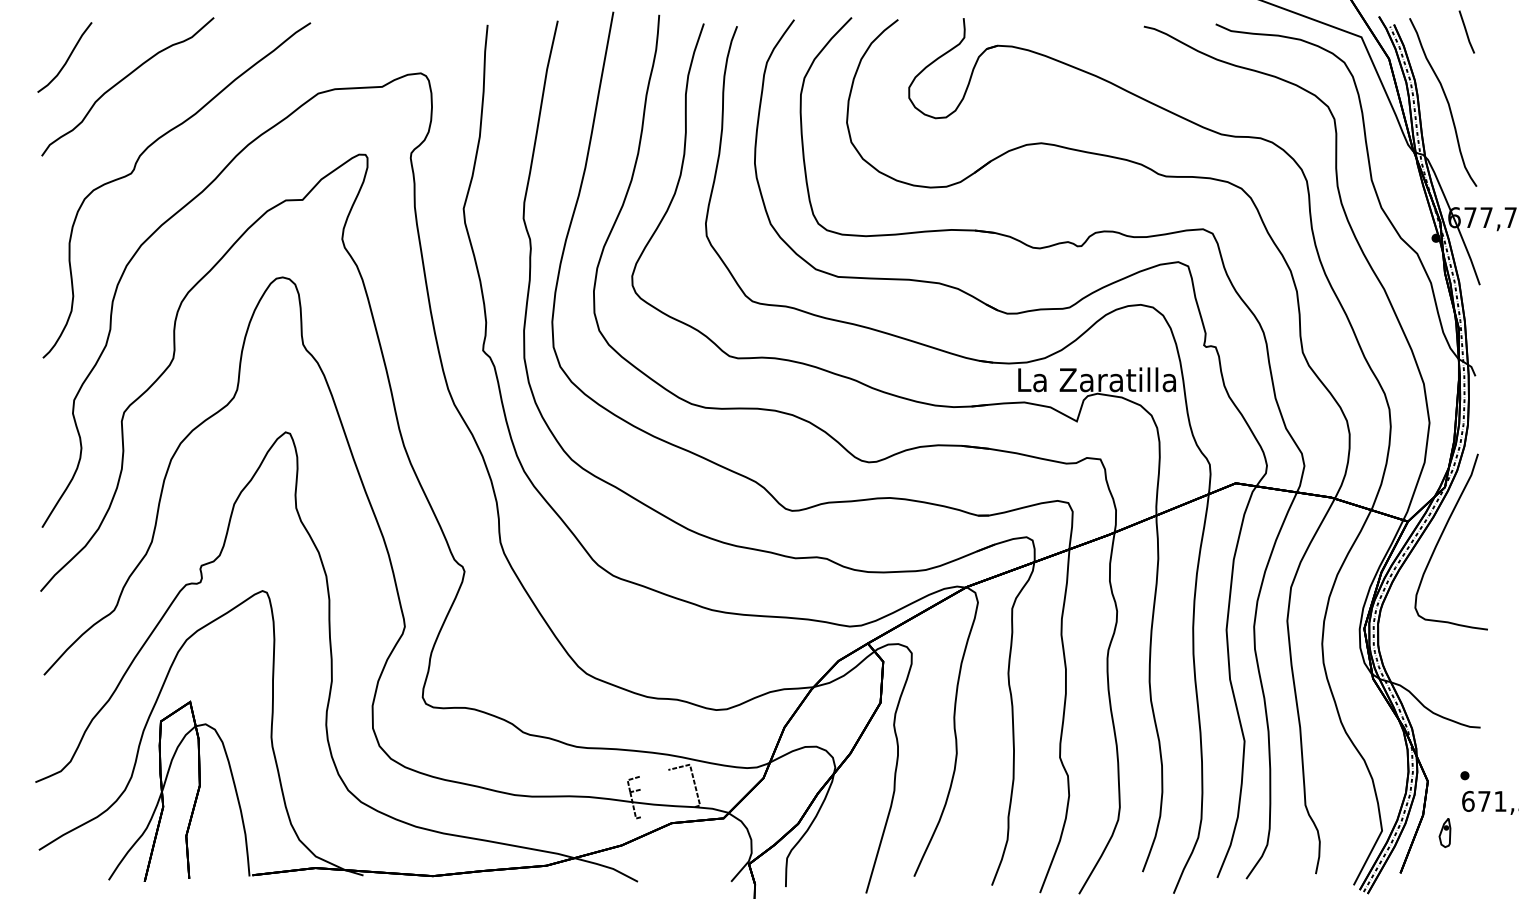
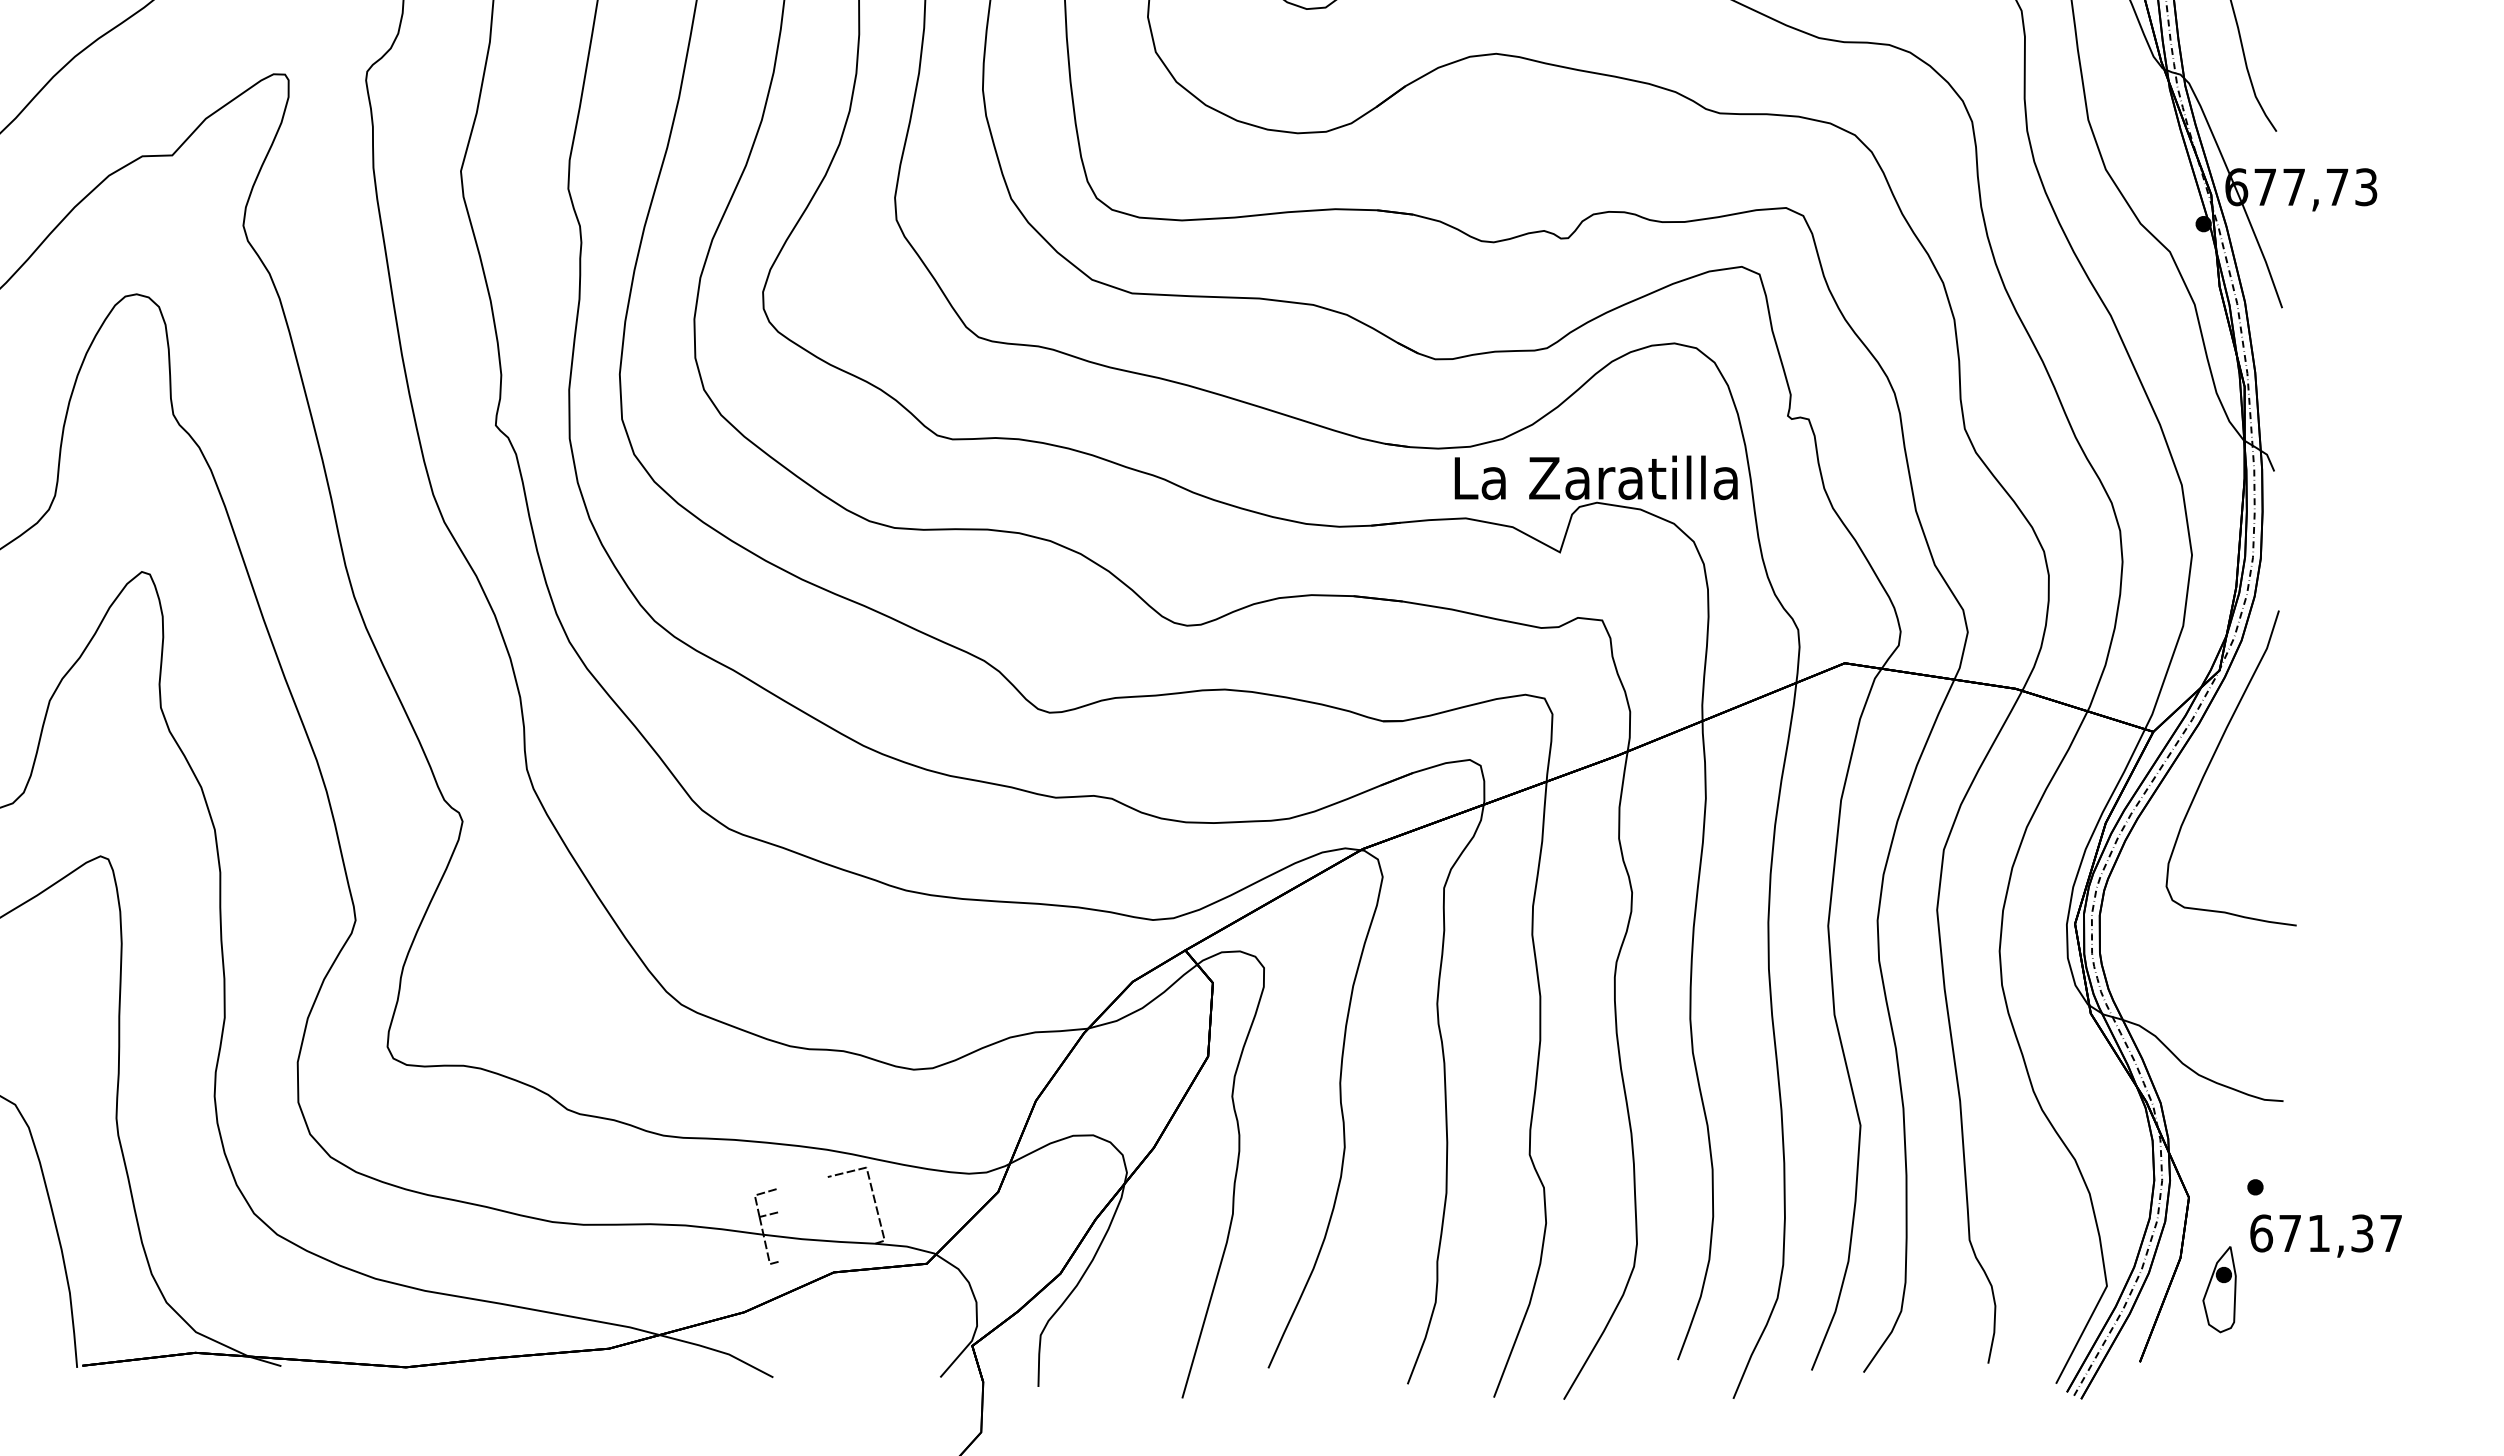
part: (1444, 832) -> (2218, 1289), size x1.67

